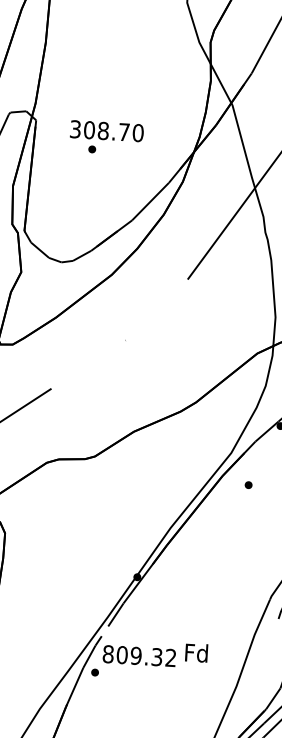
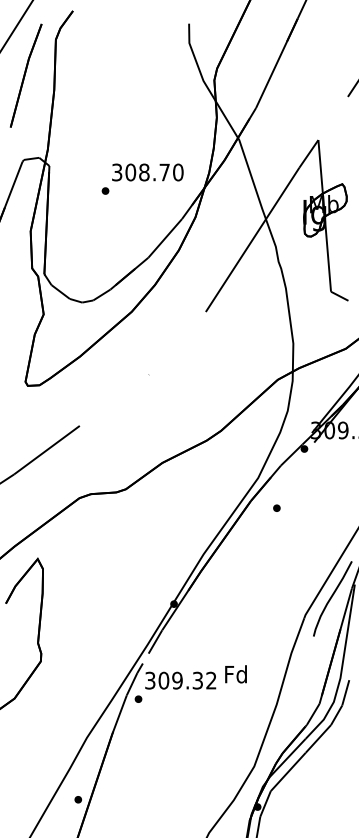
text: (106, 131) -> (147, 172), moved
text: (108, 654) -> (150, 680), 809.32 -> 309.32

